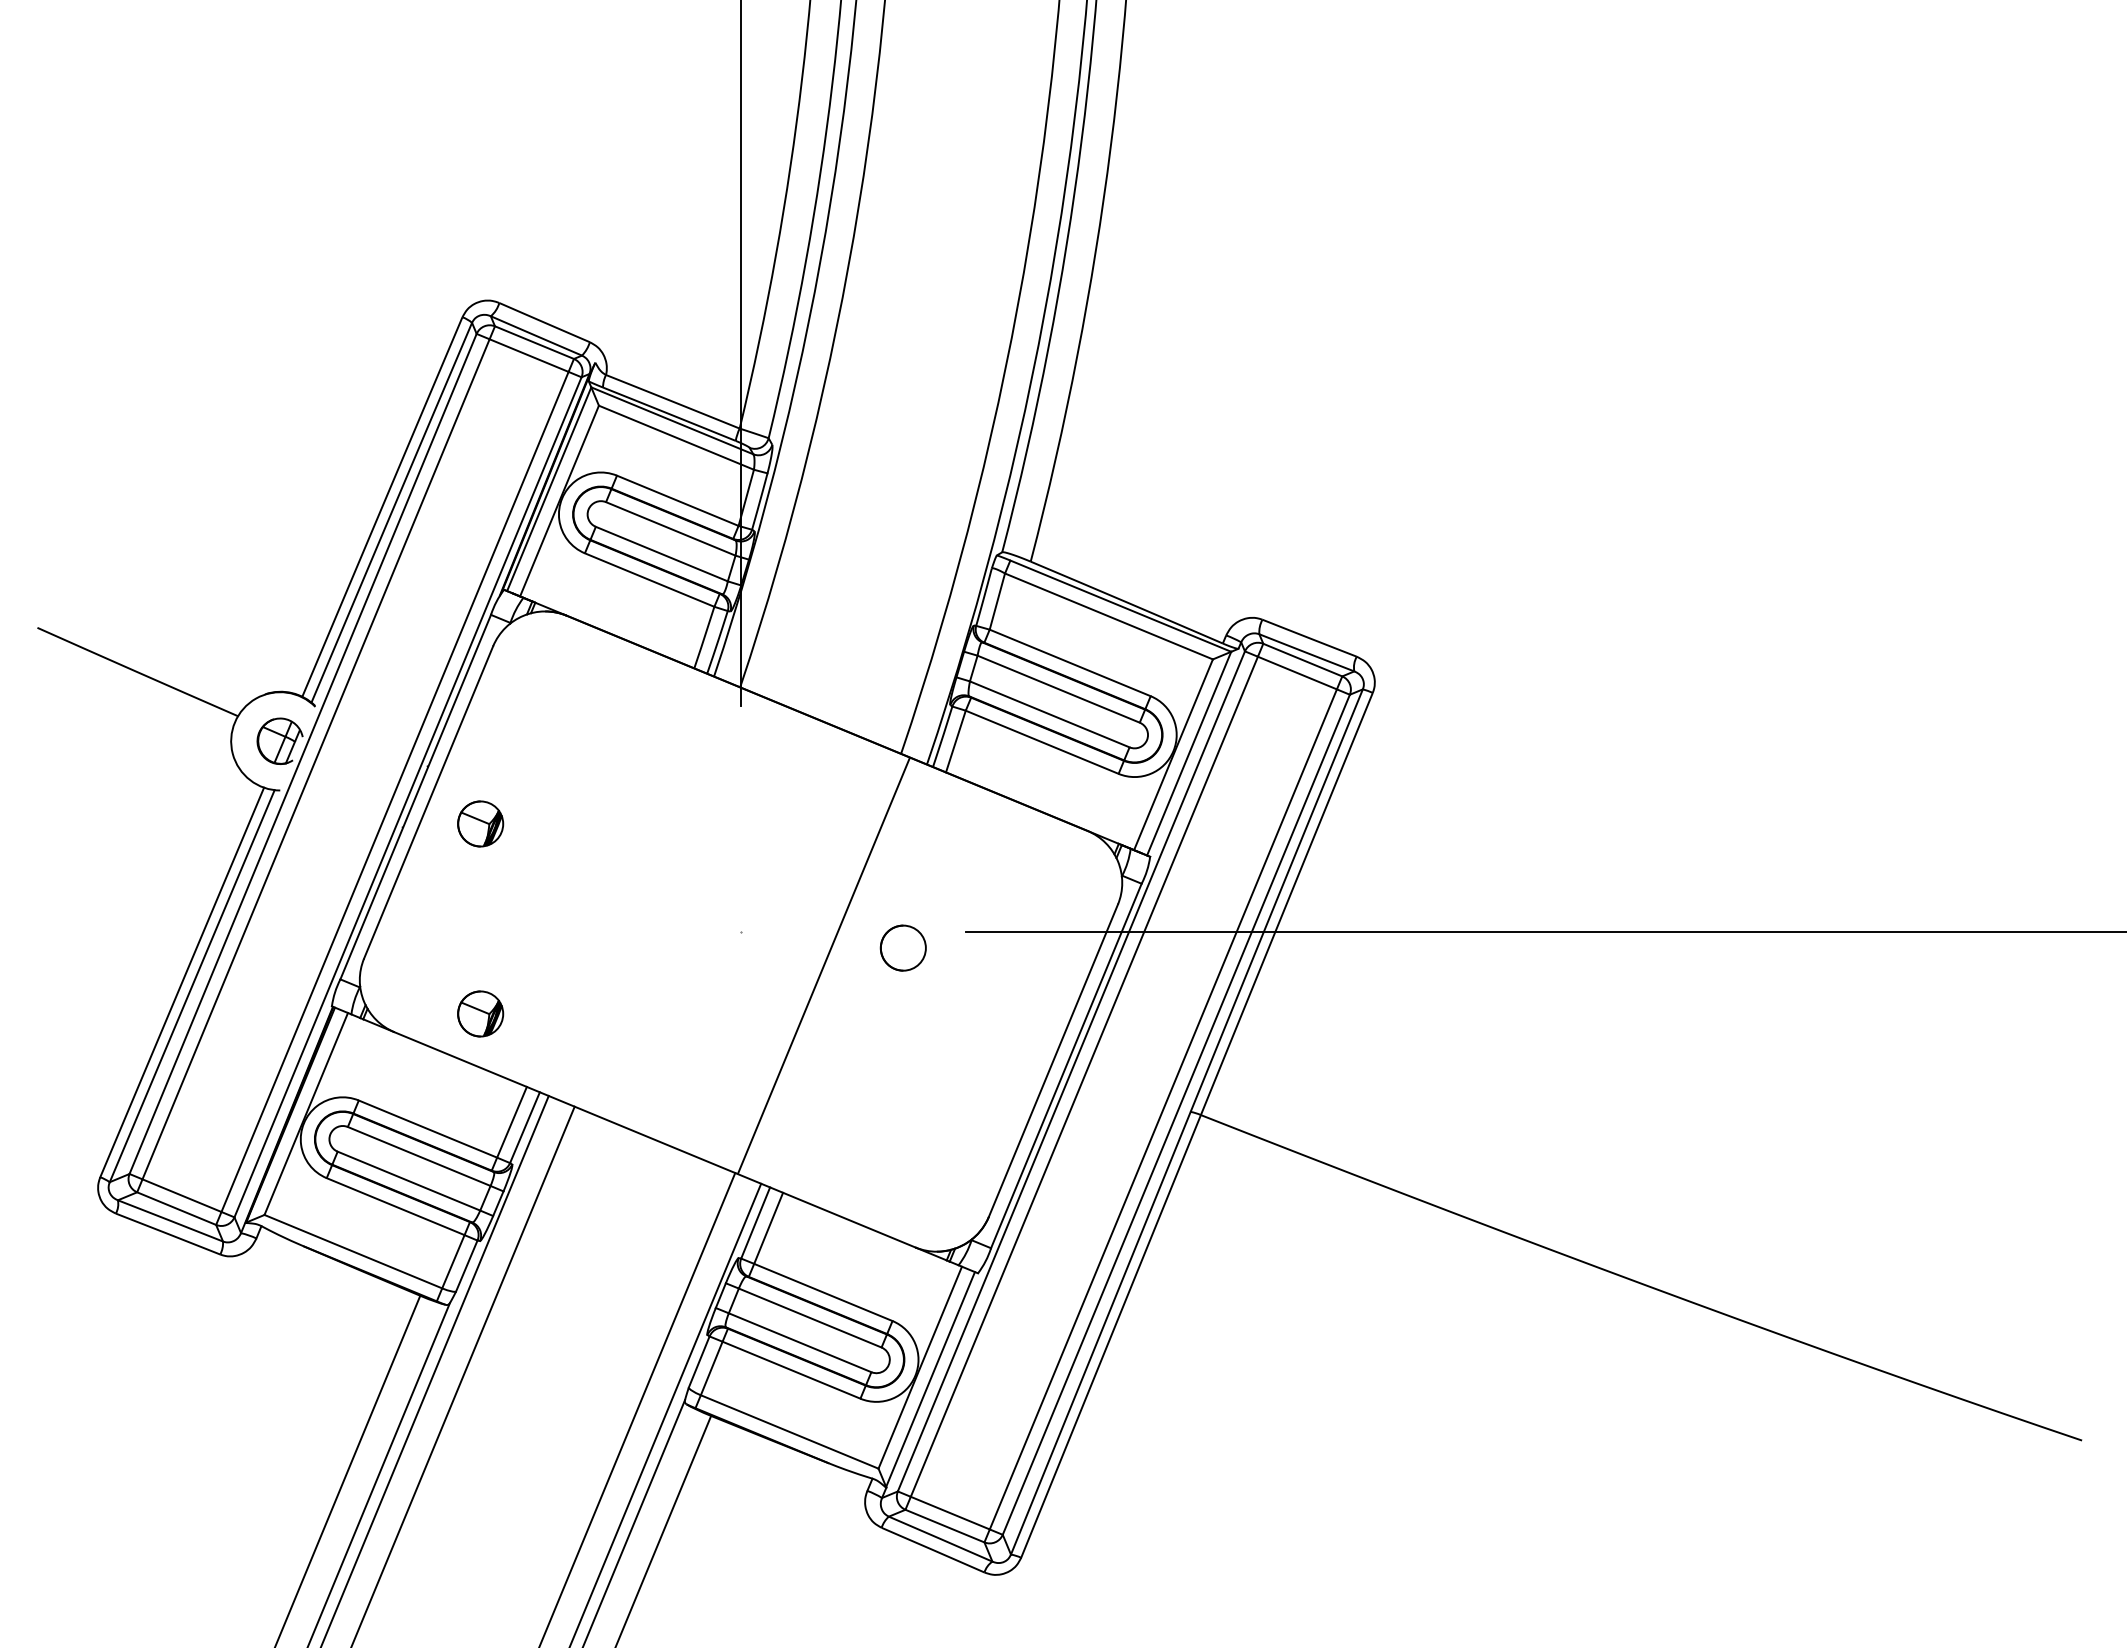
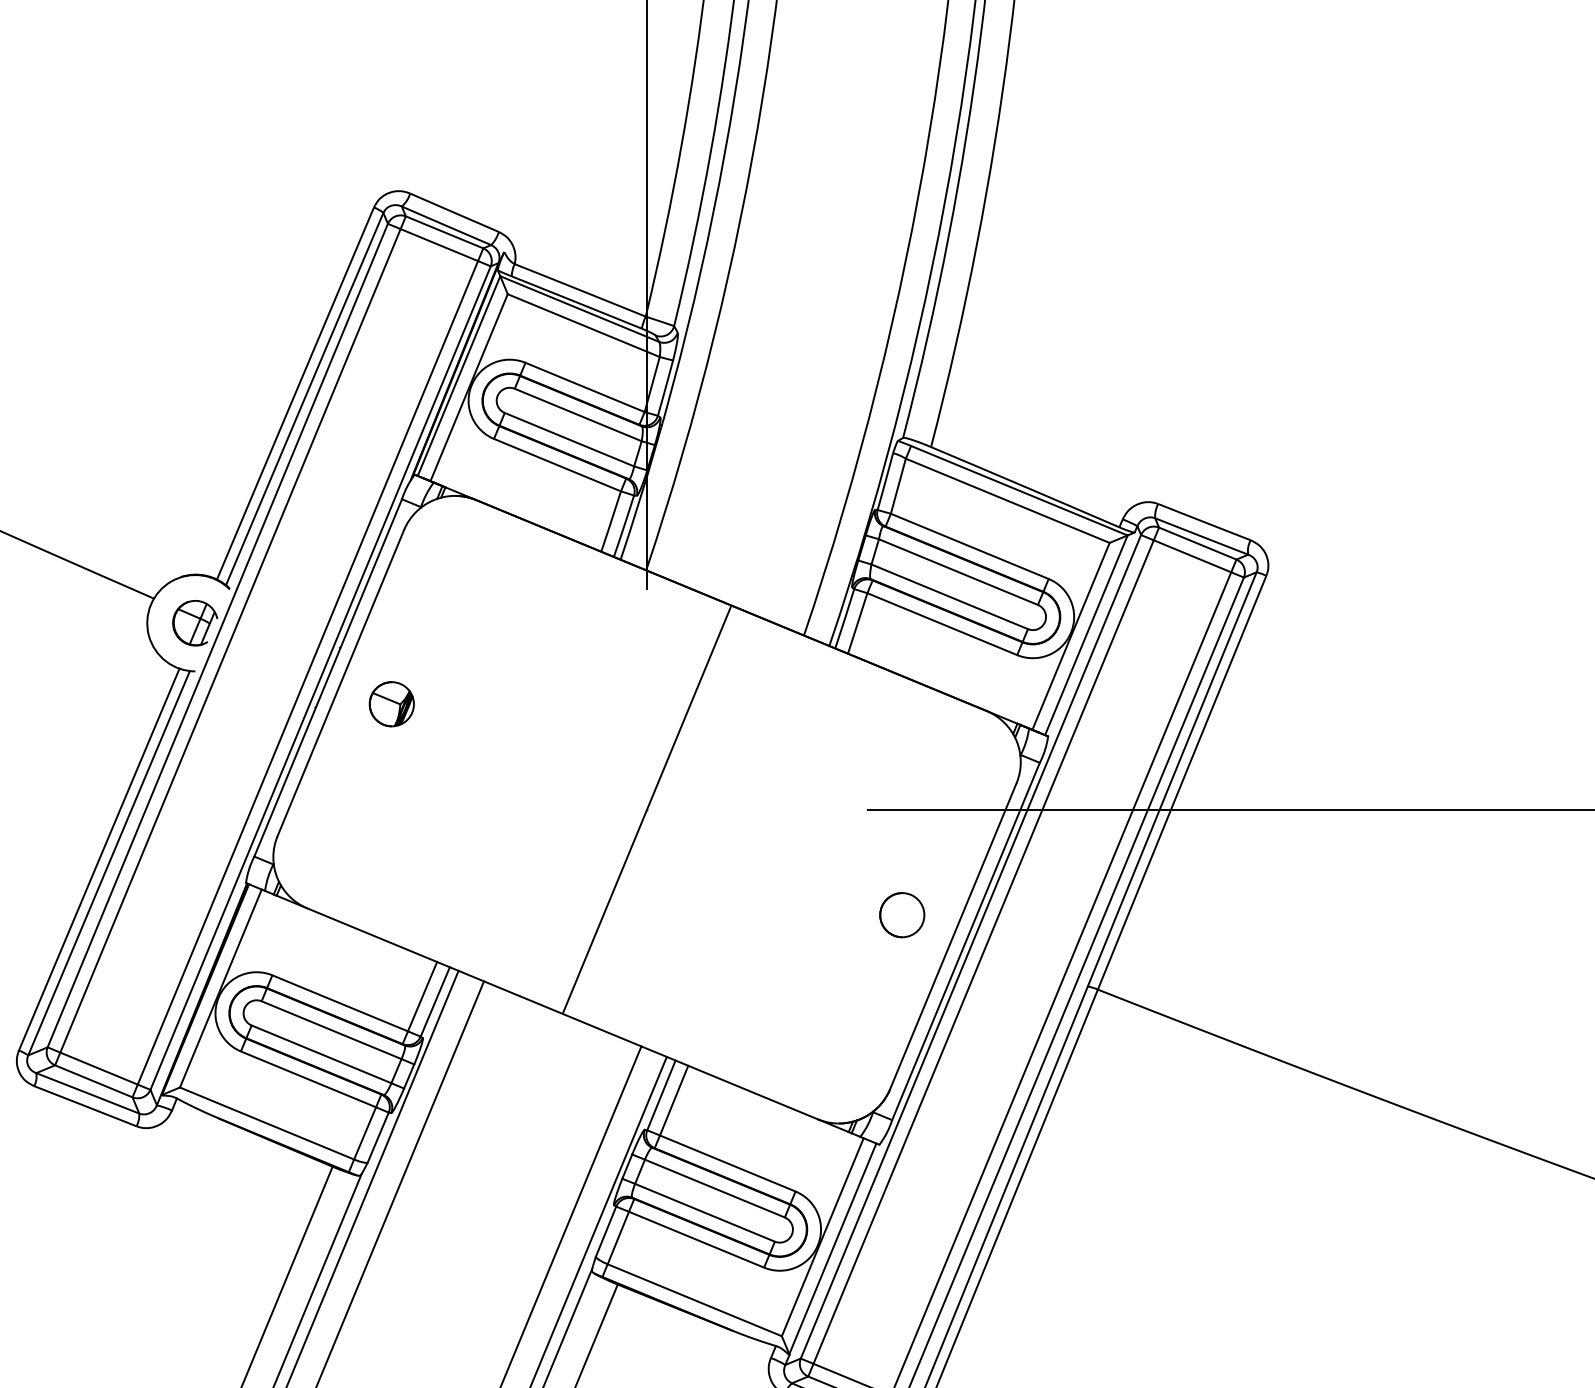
circle: (902, 947) -> (901, 914), moved
line: (823, 965) -> (646, 809), moved
part: (480, 1013) -> (391, 890), removed

